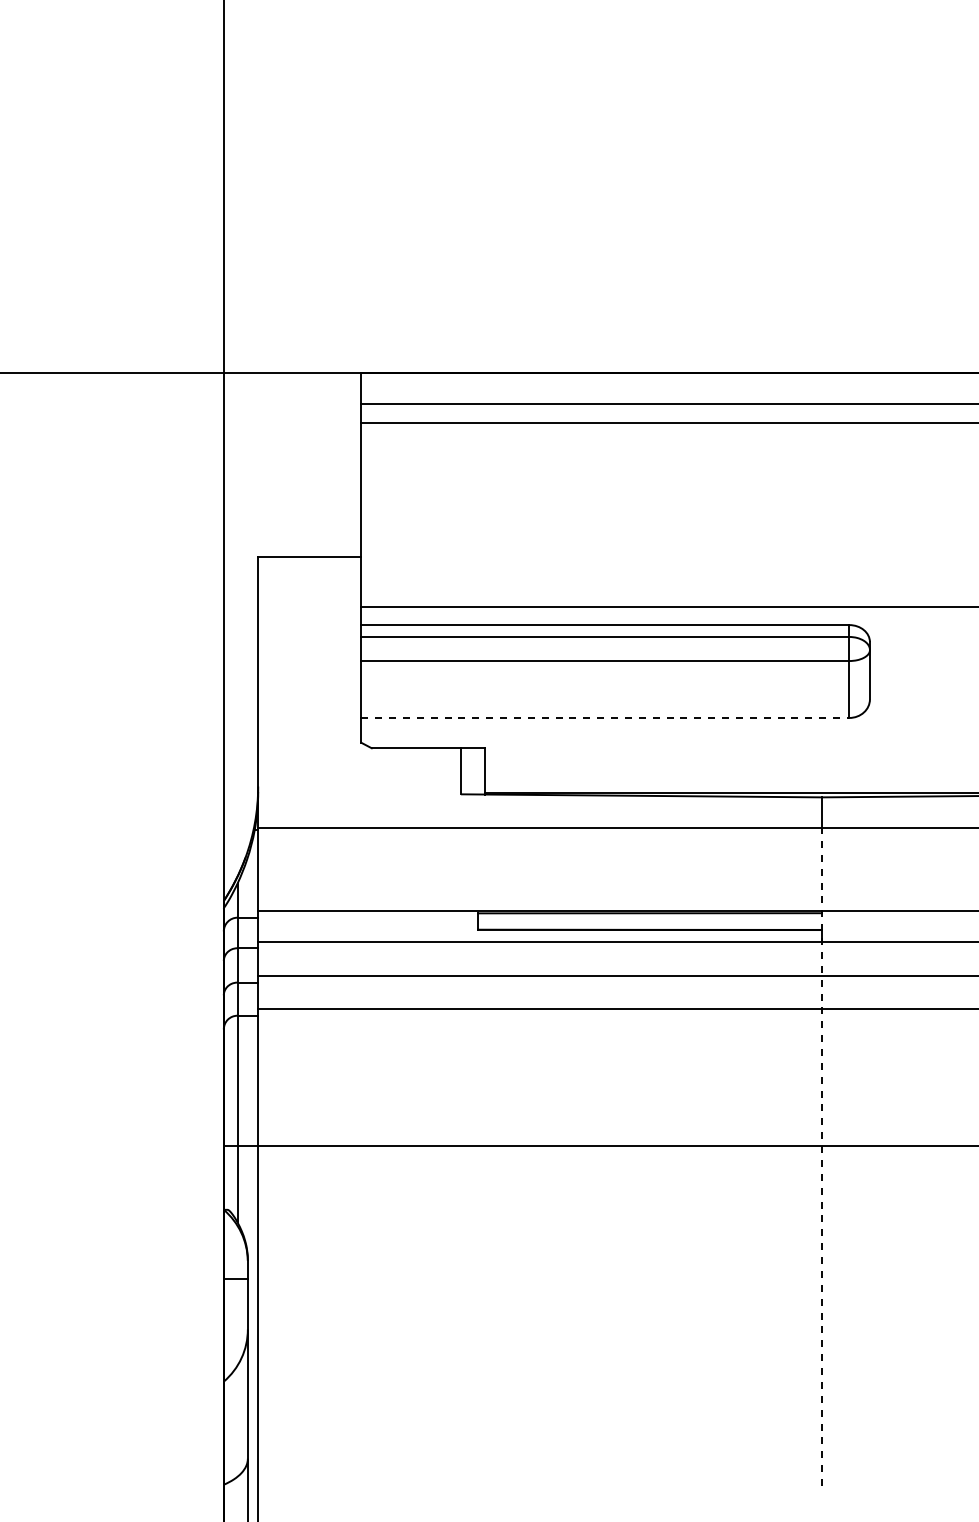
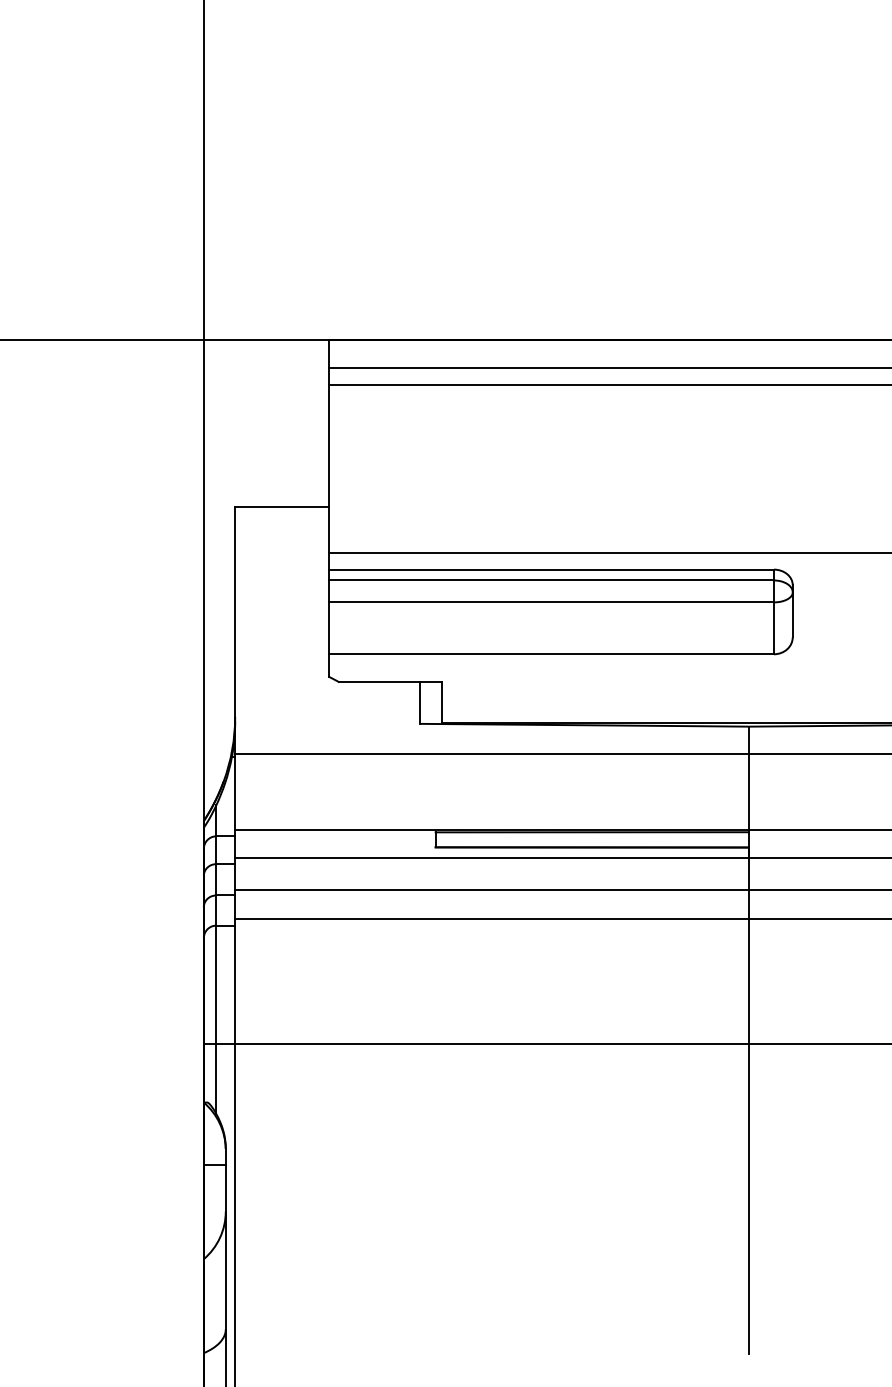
line: (605, 718) -> (551, 654), dashed -> solid
line: (821, 1156) -> (748, 1053), dashed -> solid

